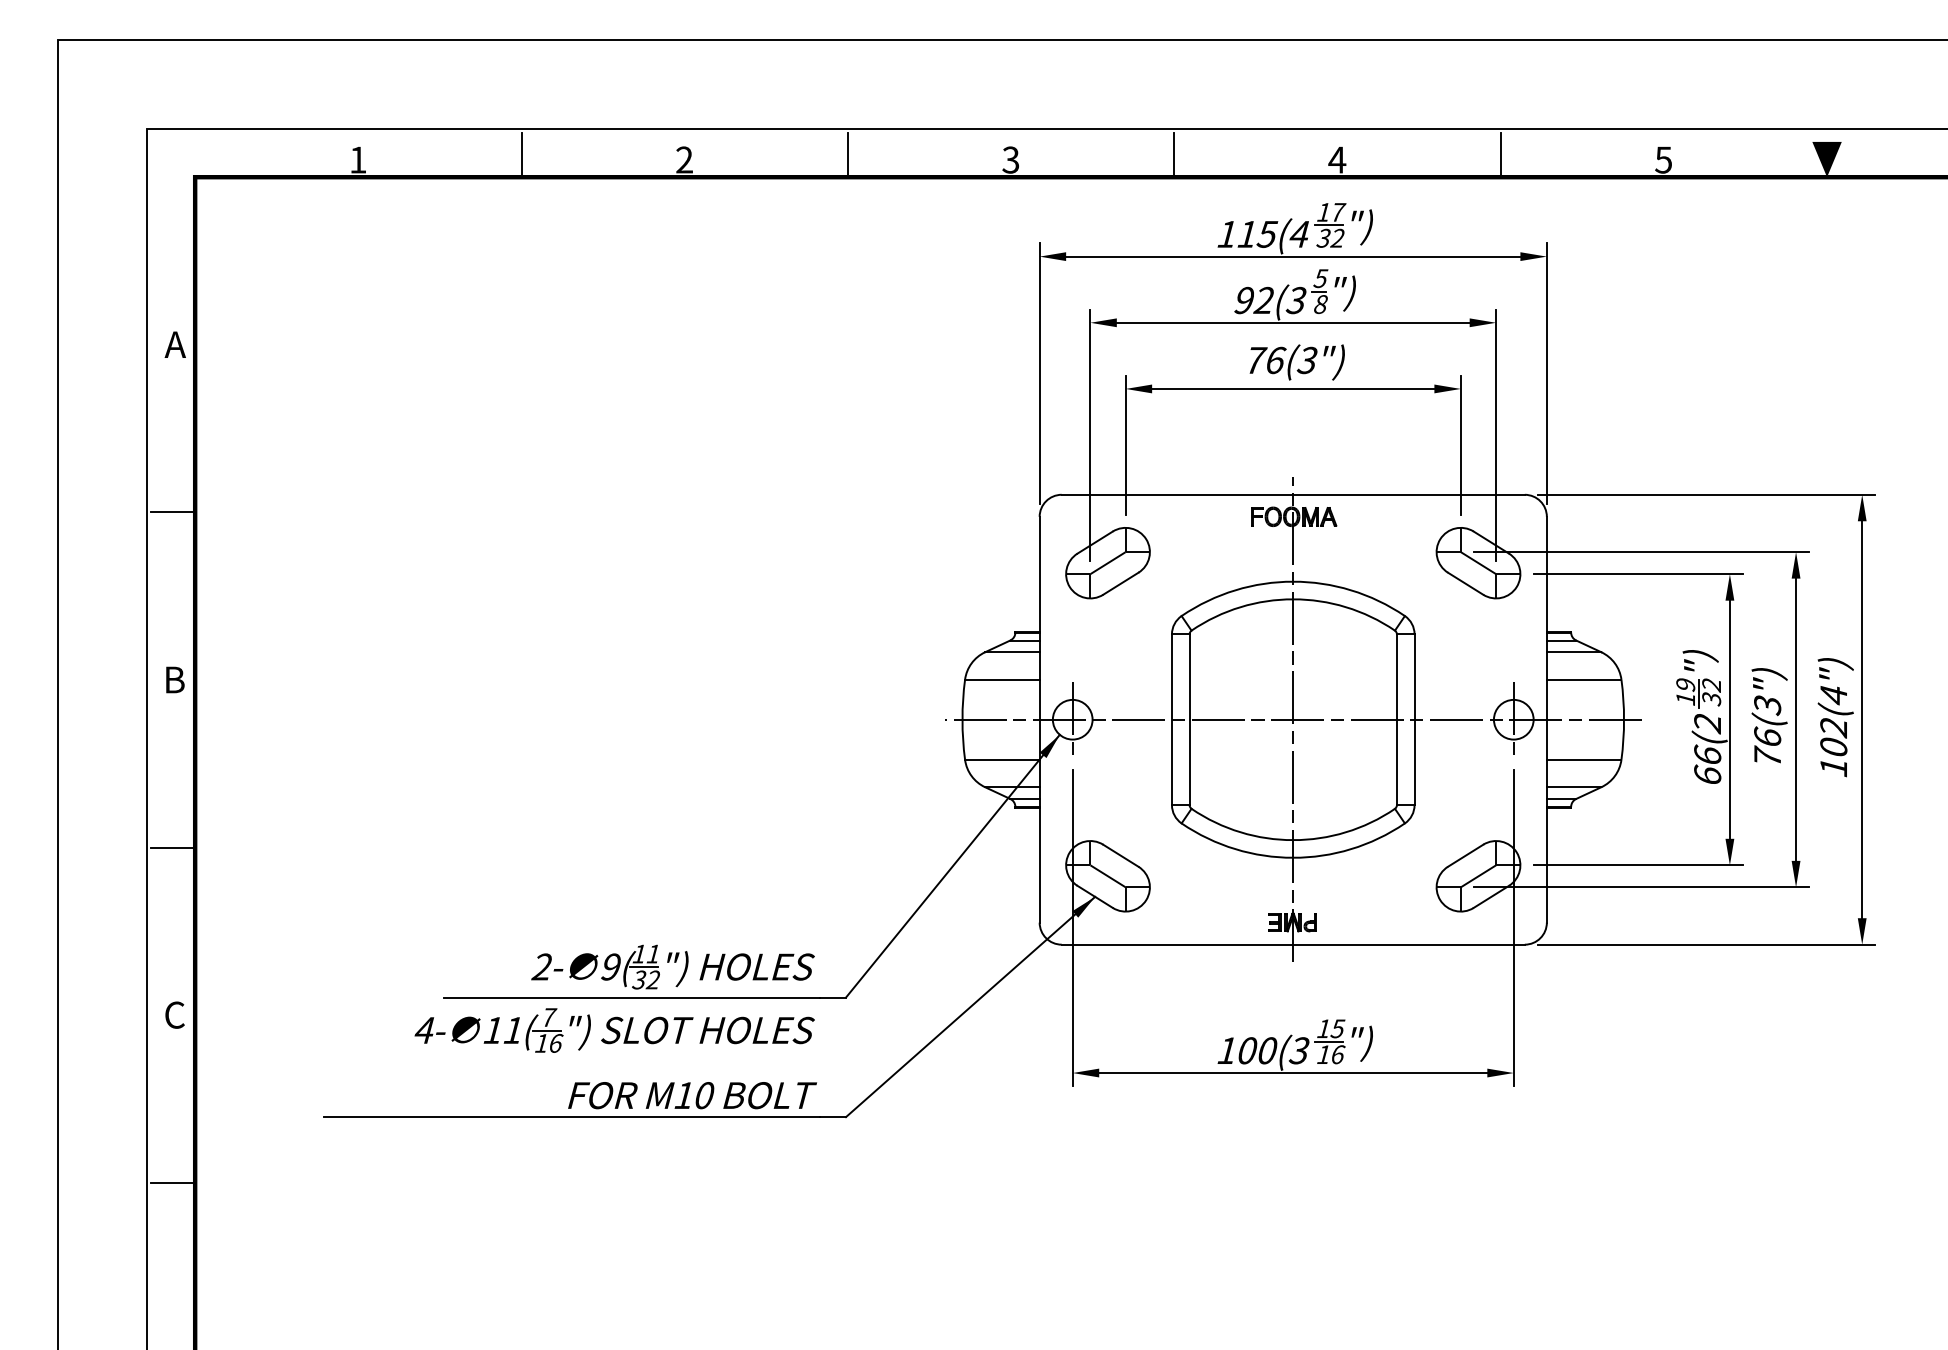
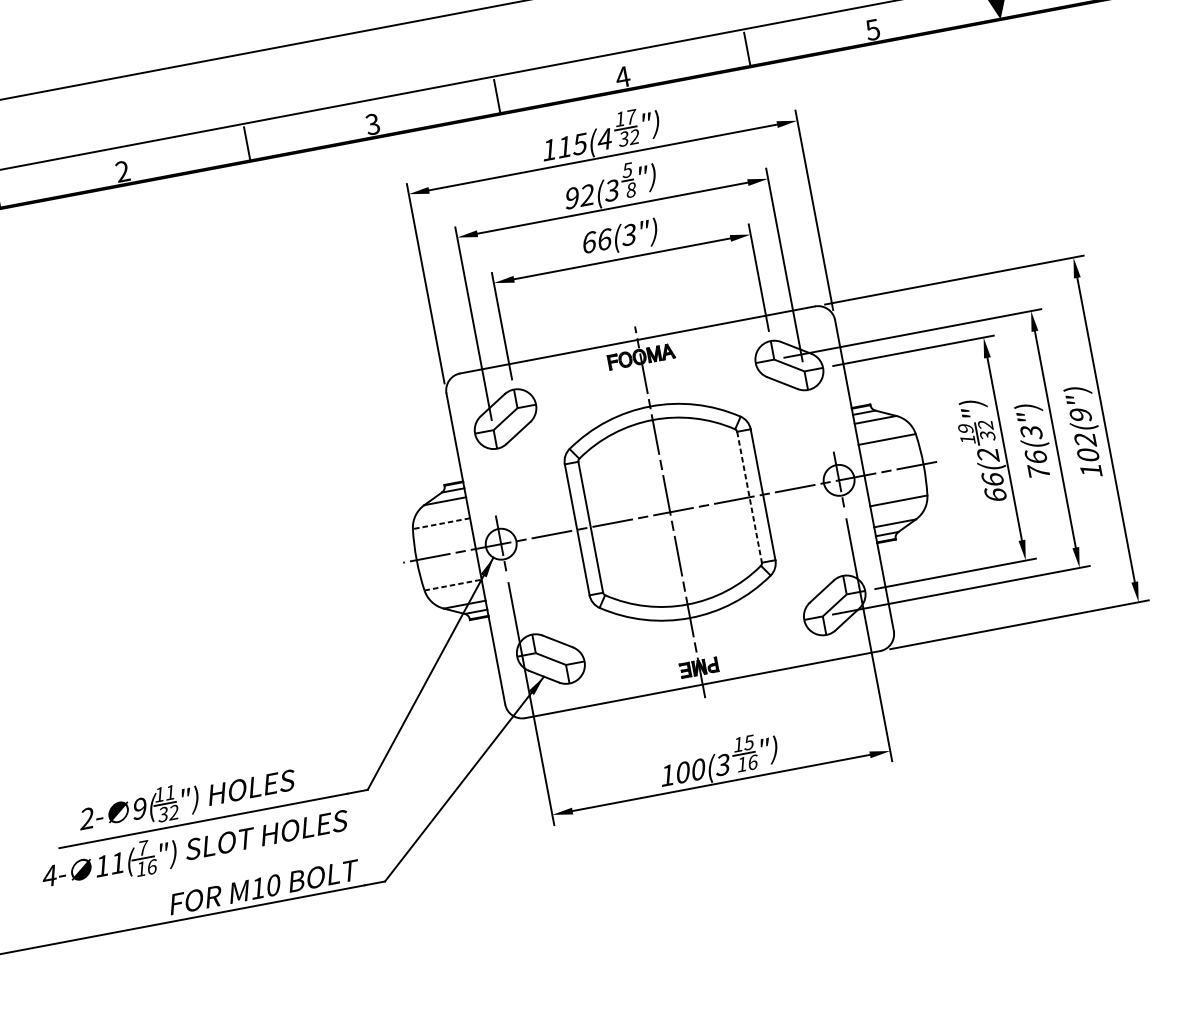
text: (1257, 360) -> (590, 242), 76 -> 66
line: (1001, 679) -> (440, 523), solid -> dashed
text: (1833, 695) -> (1080, 415), (4") -> (9")
line: (1396, 720) -> (749, 497), solid -> dashed
line: (1002, 759) -> (453, 584), solid -> dashed
part: (672, 966) -> (186, 799), moved

